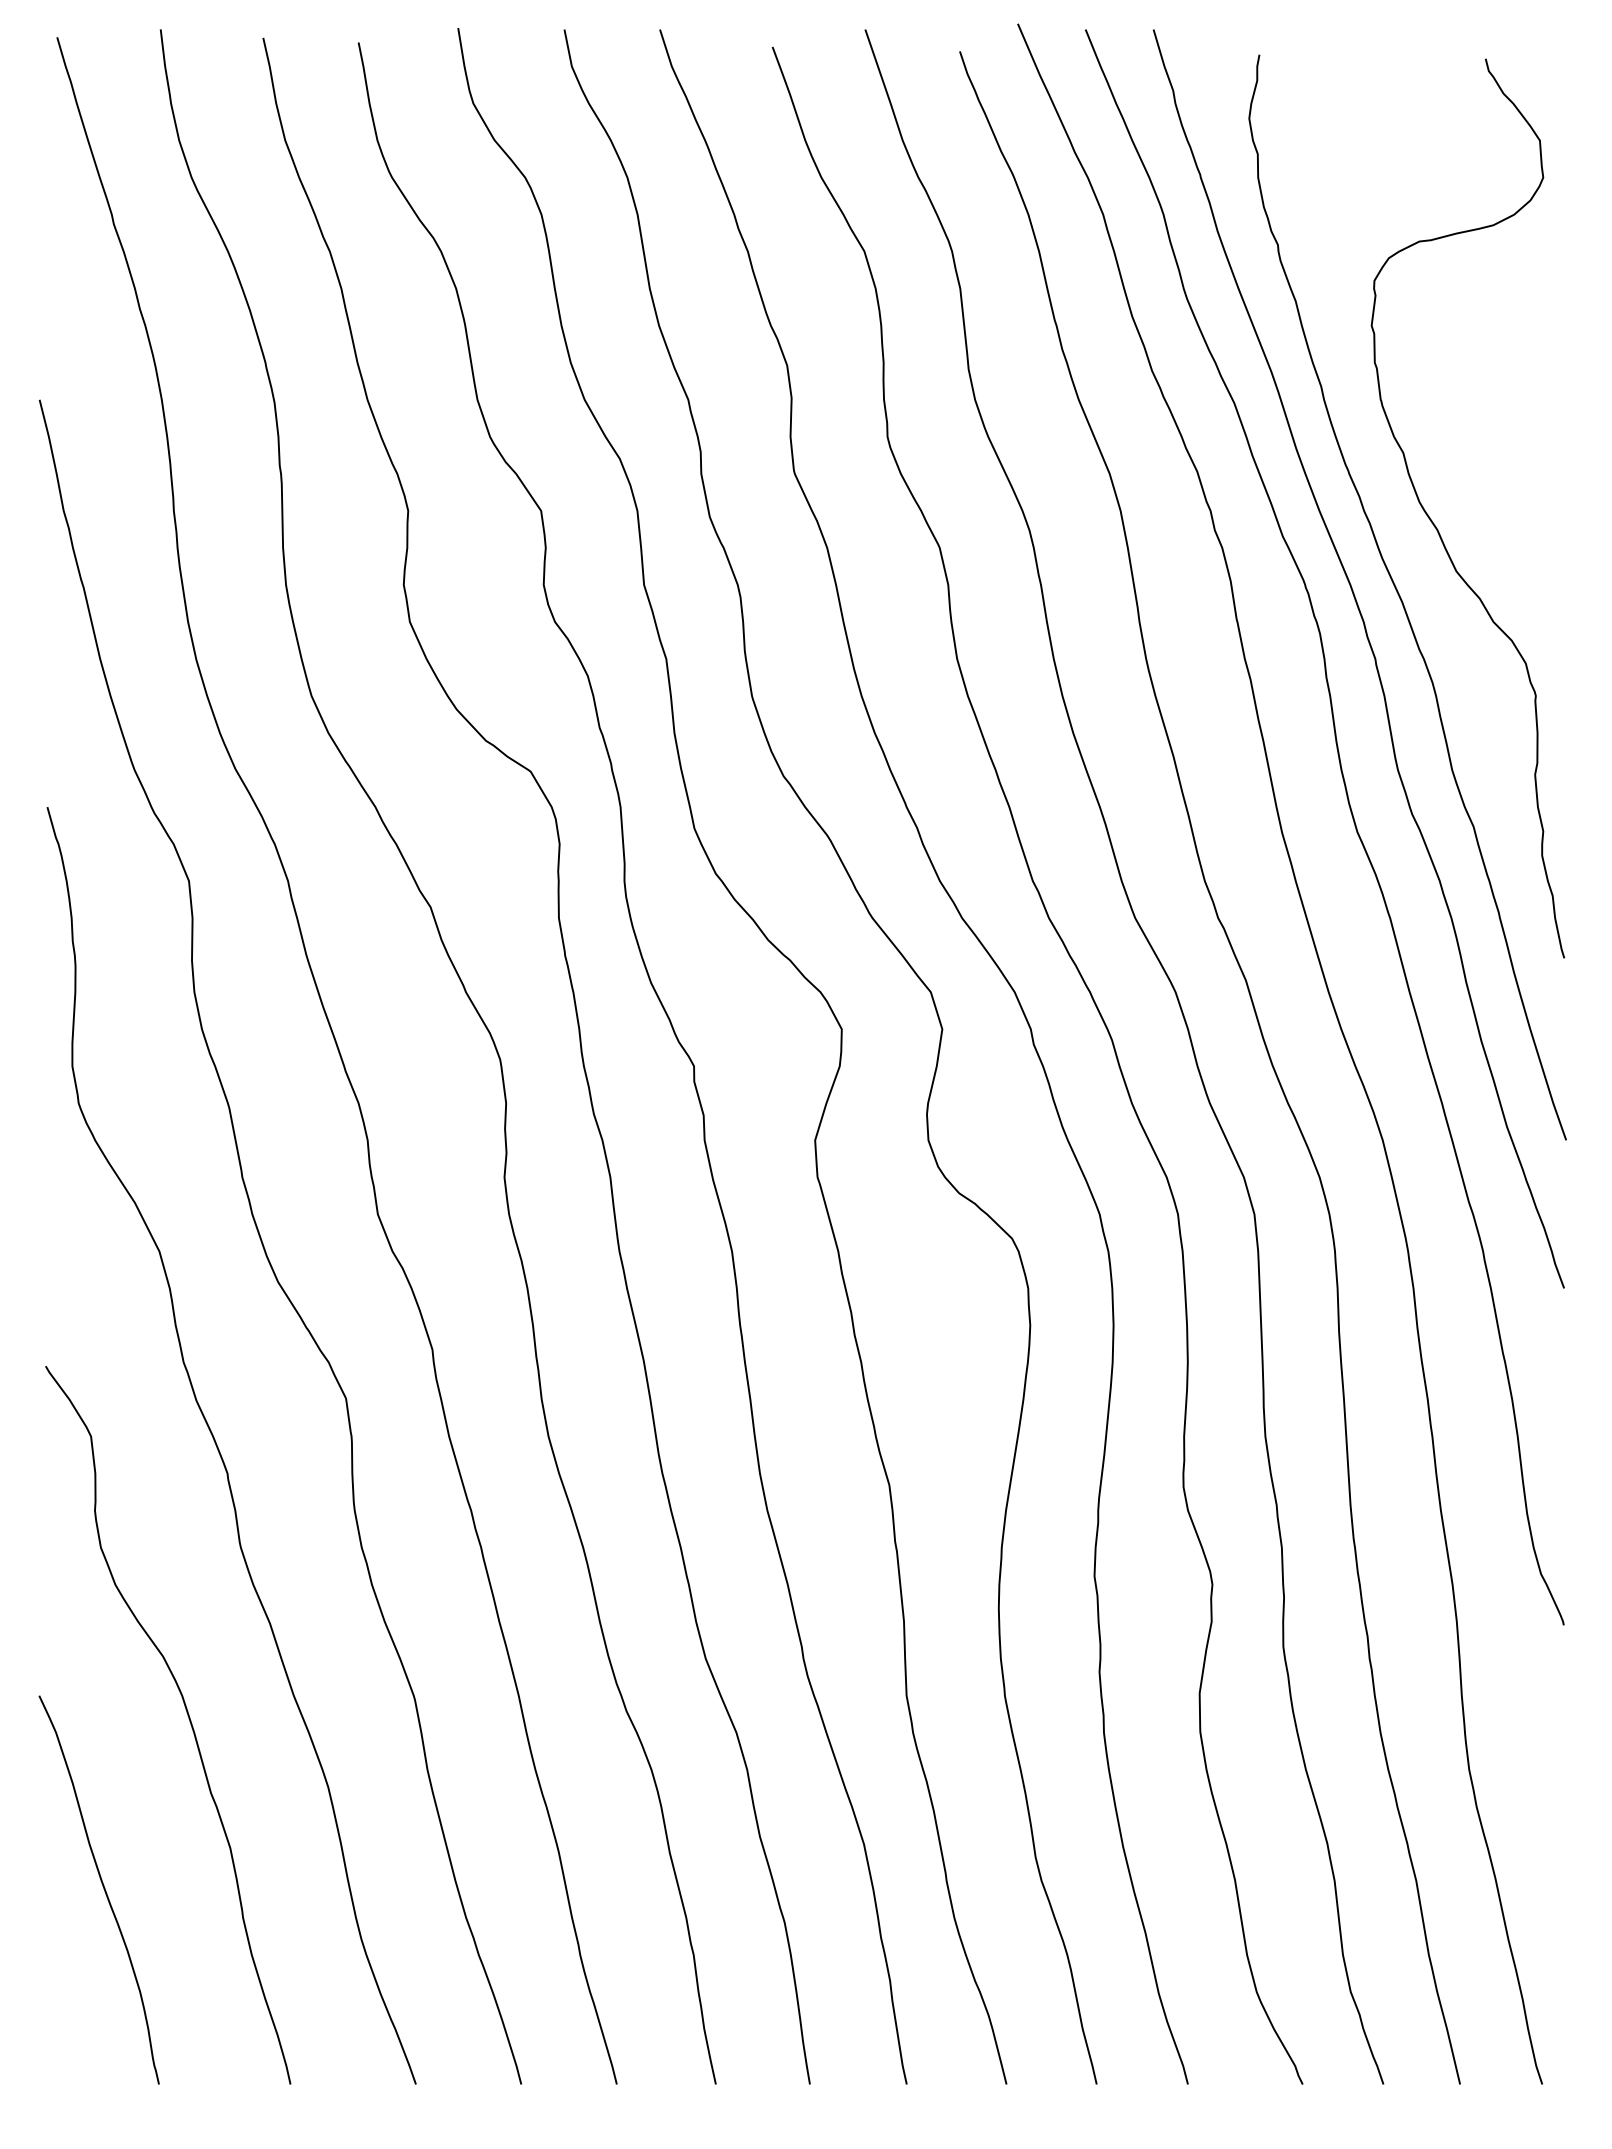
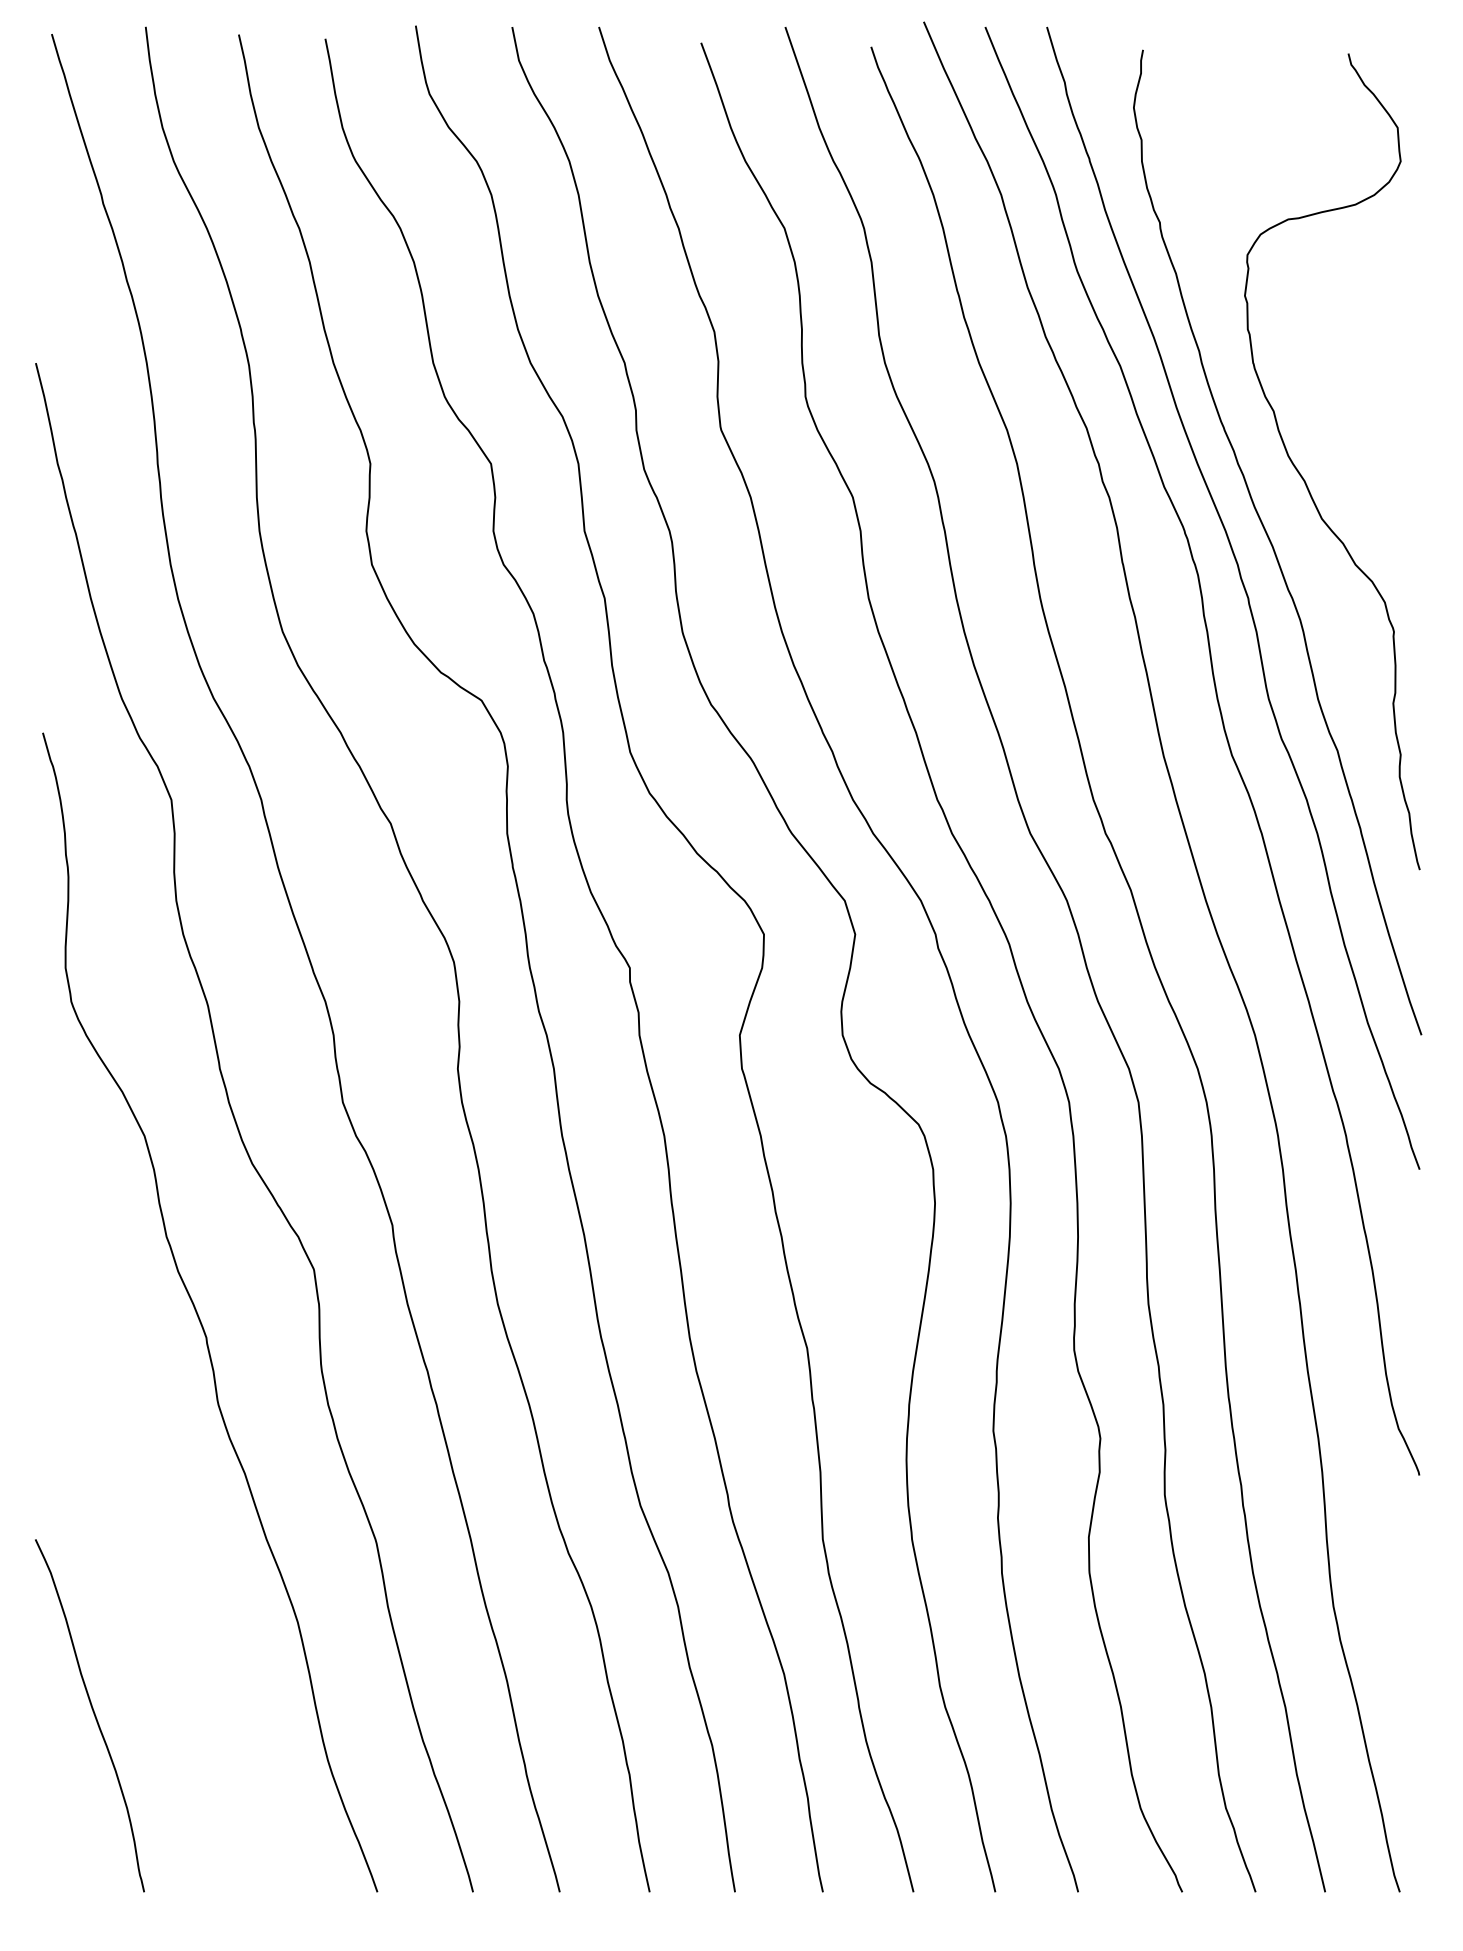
curve: (188, 1718) -> (170, 1560), removed

